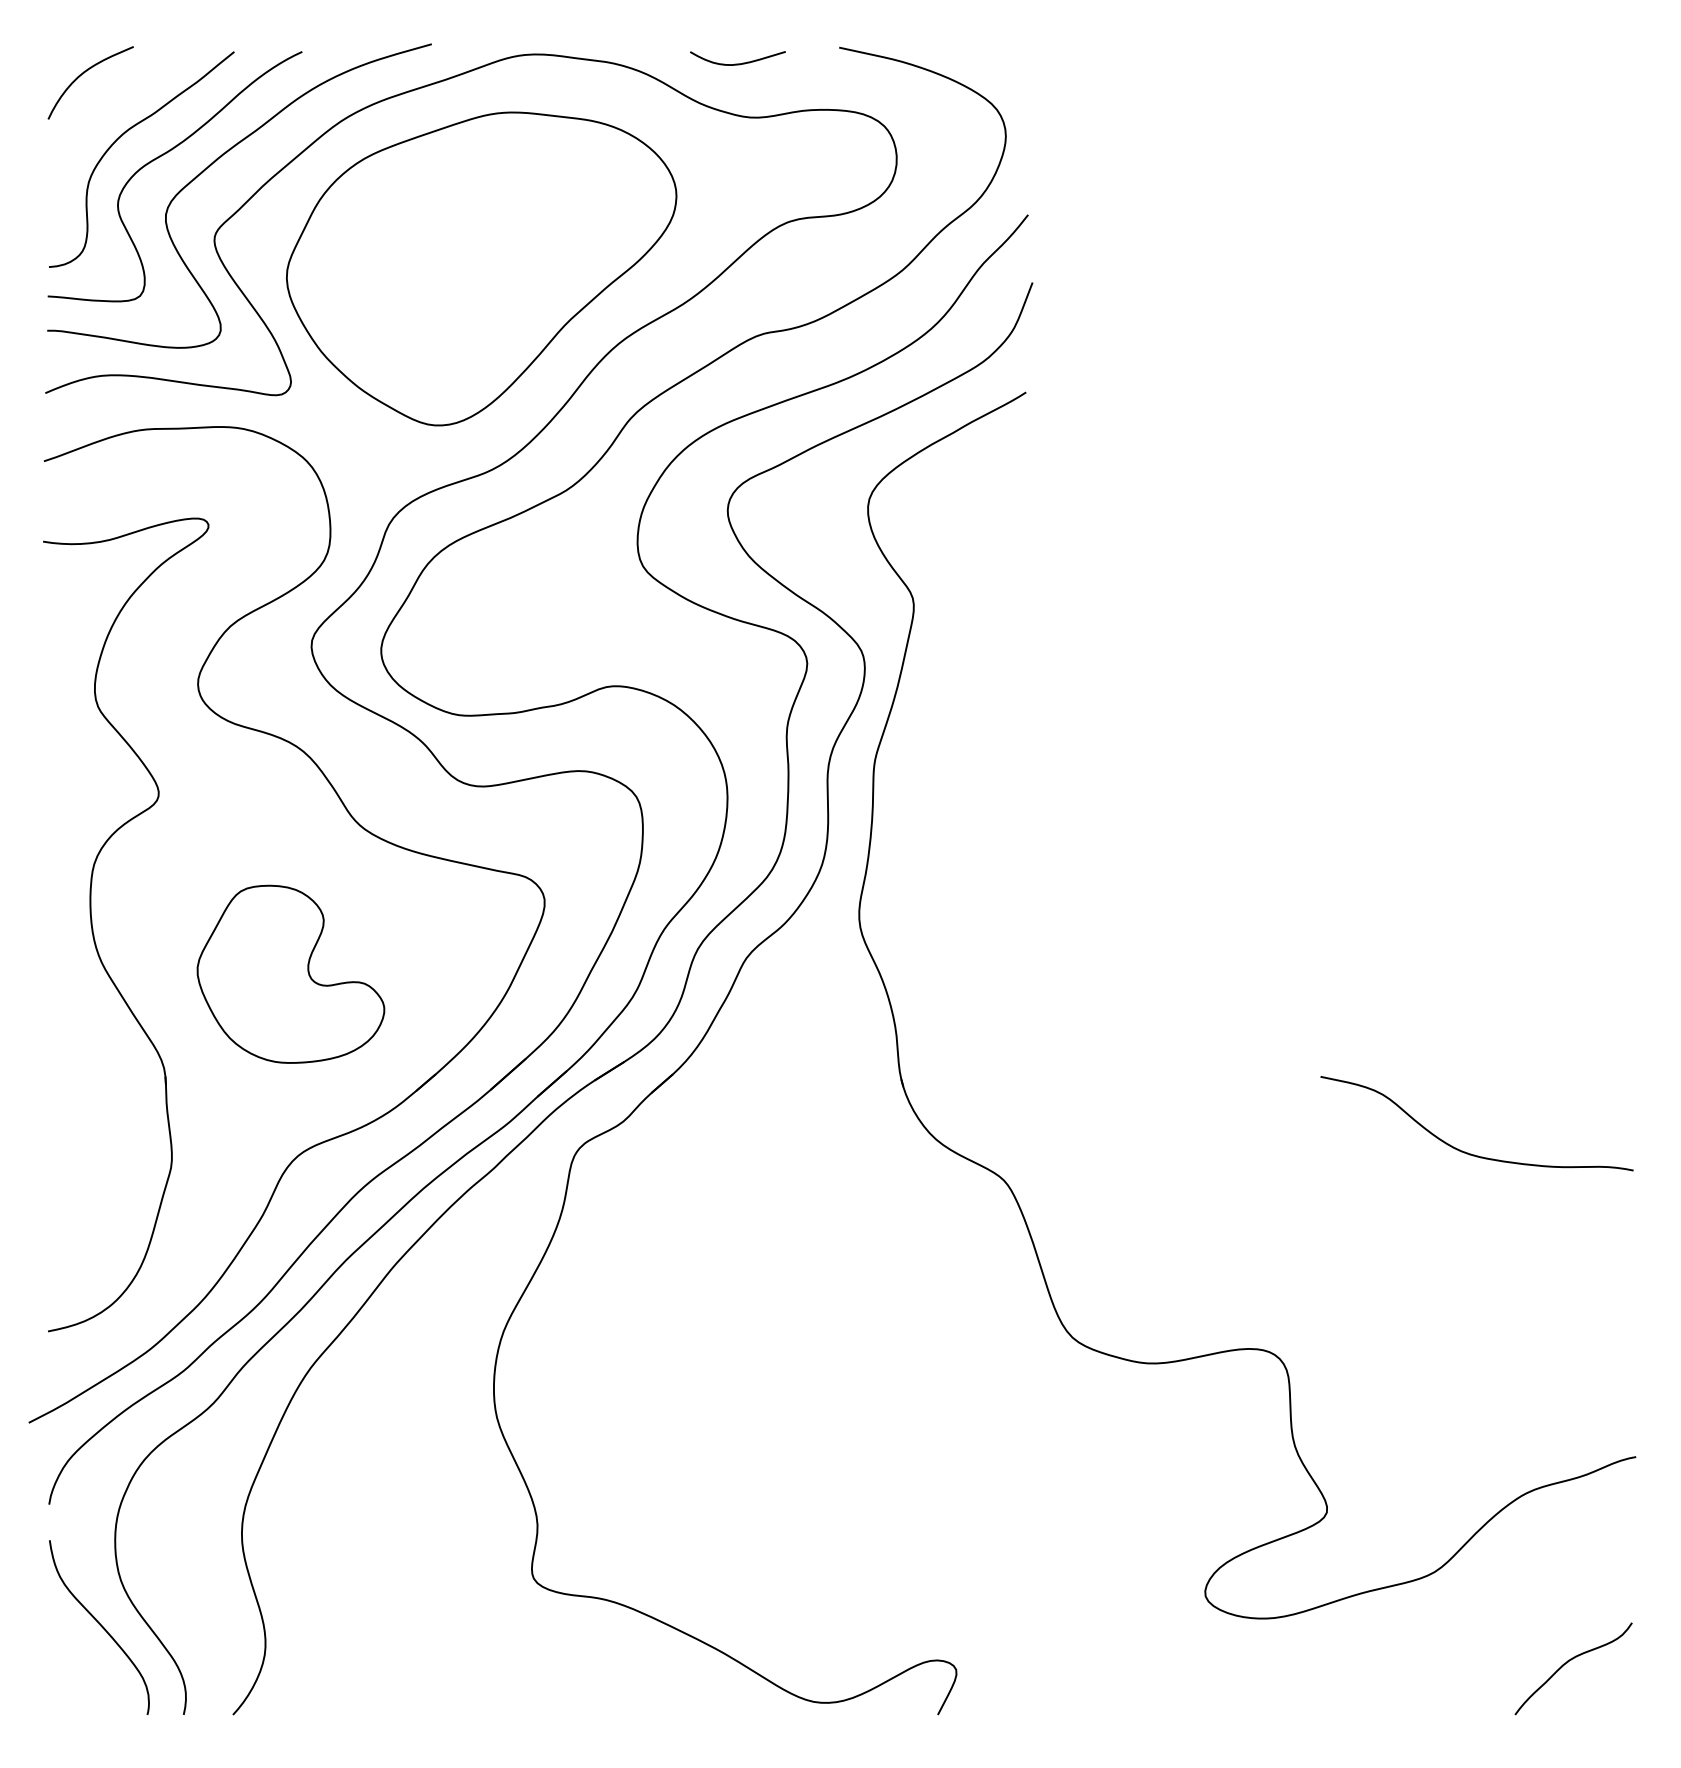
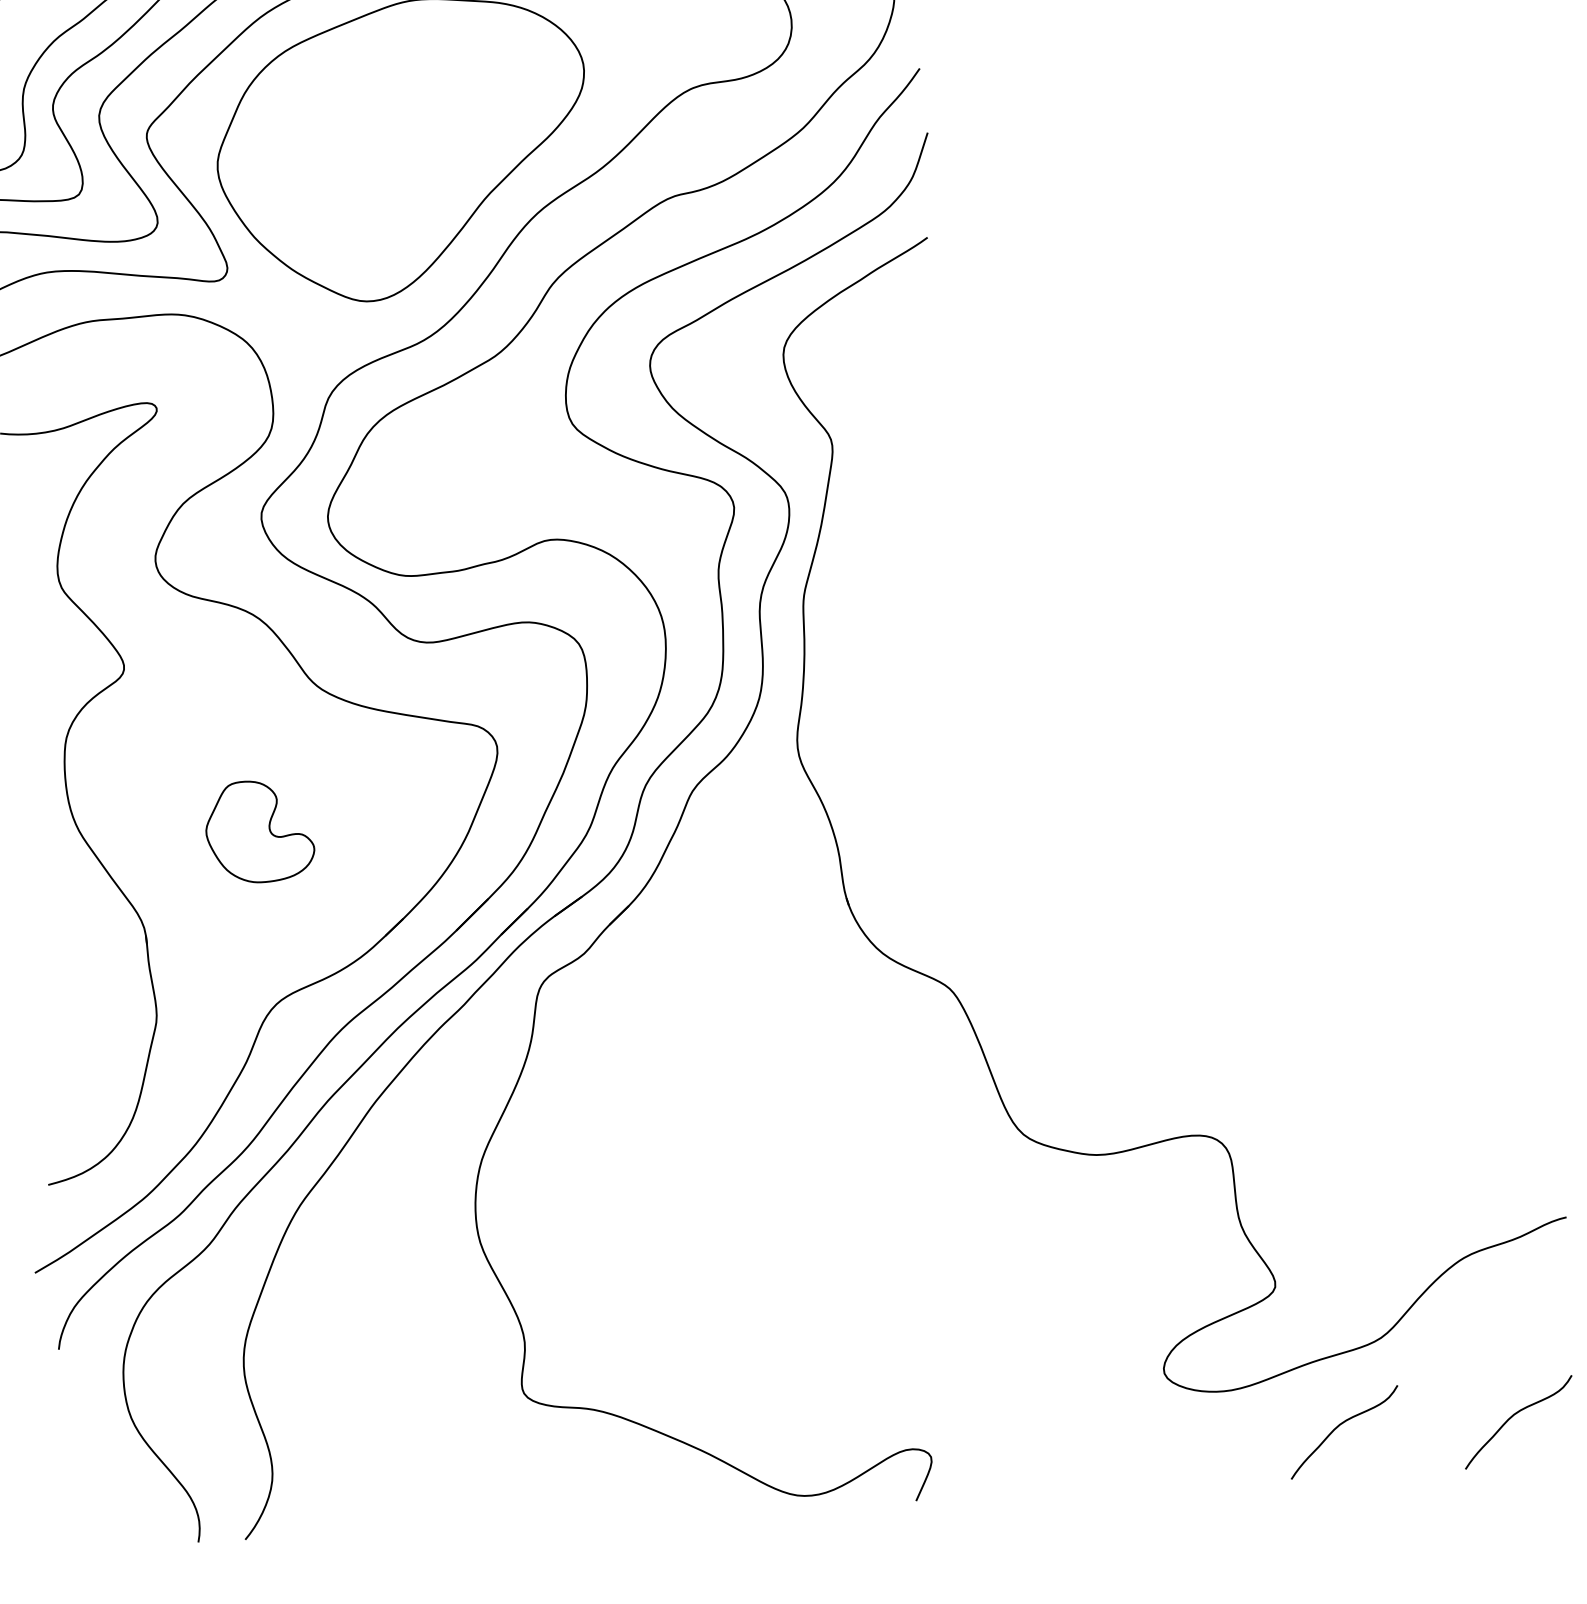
part: (290, 973) -> (259, 830), size x0.6
curve: (1465, 1151) -> (1387, 935), removed
curve: (100, 1626) -> (114, 1462), removed
curve: (1385, 1662) -> (1339, 1426), added

